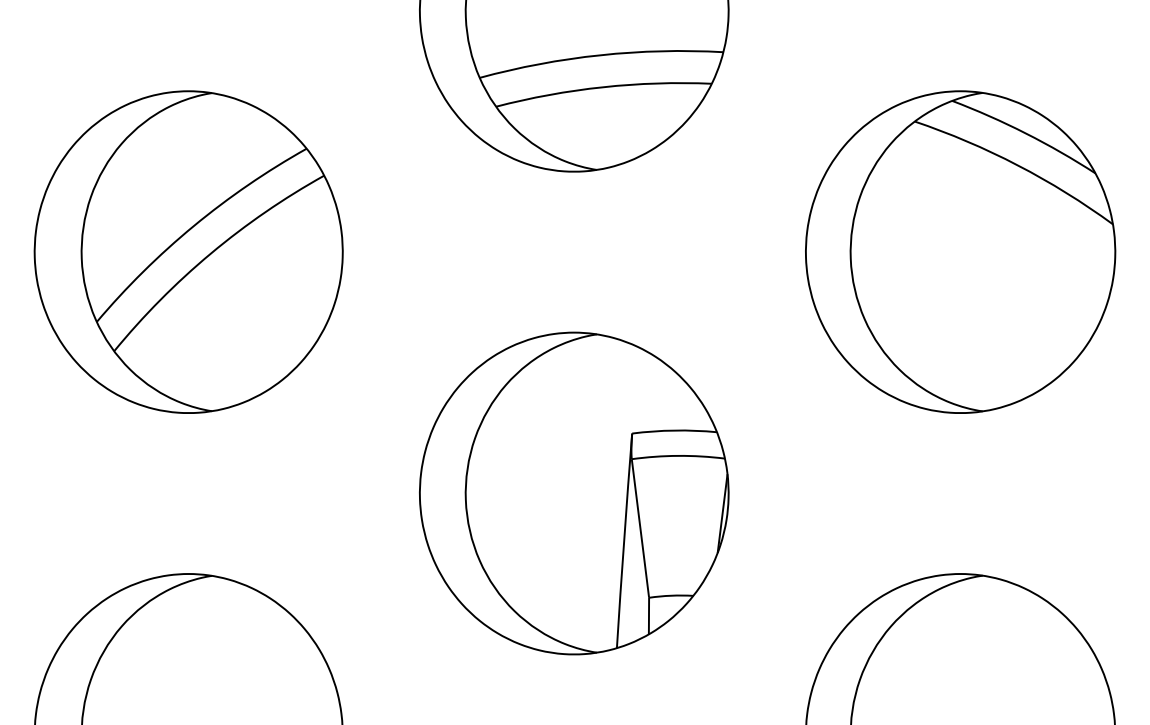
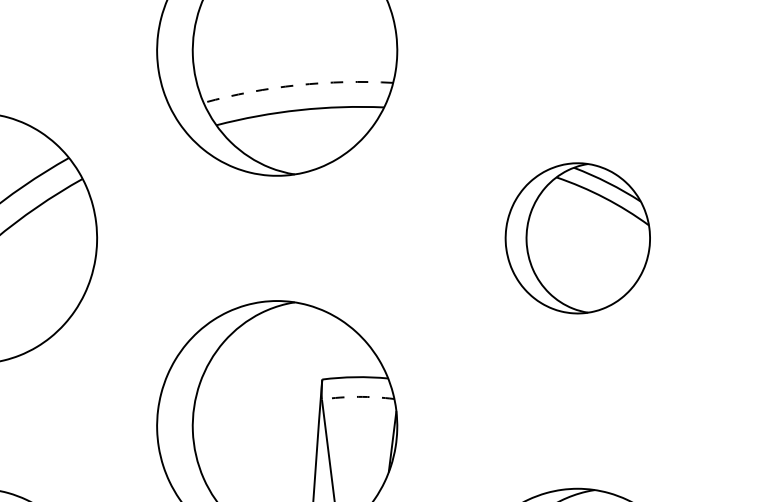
arc: (600, 55) -> (297, 85), solid -> dashed
part: (960, 251) -> (577, 237), size x0.6
arc: (678, 455) -> (358, 396), solid -> dashed

